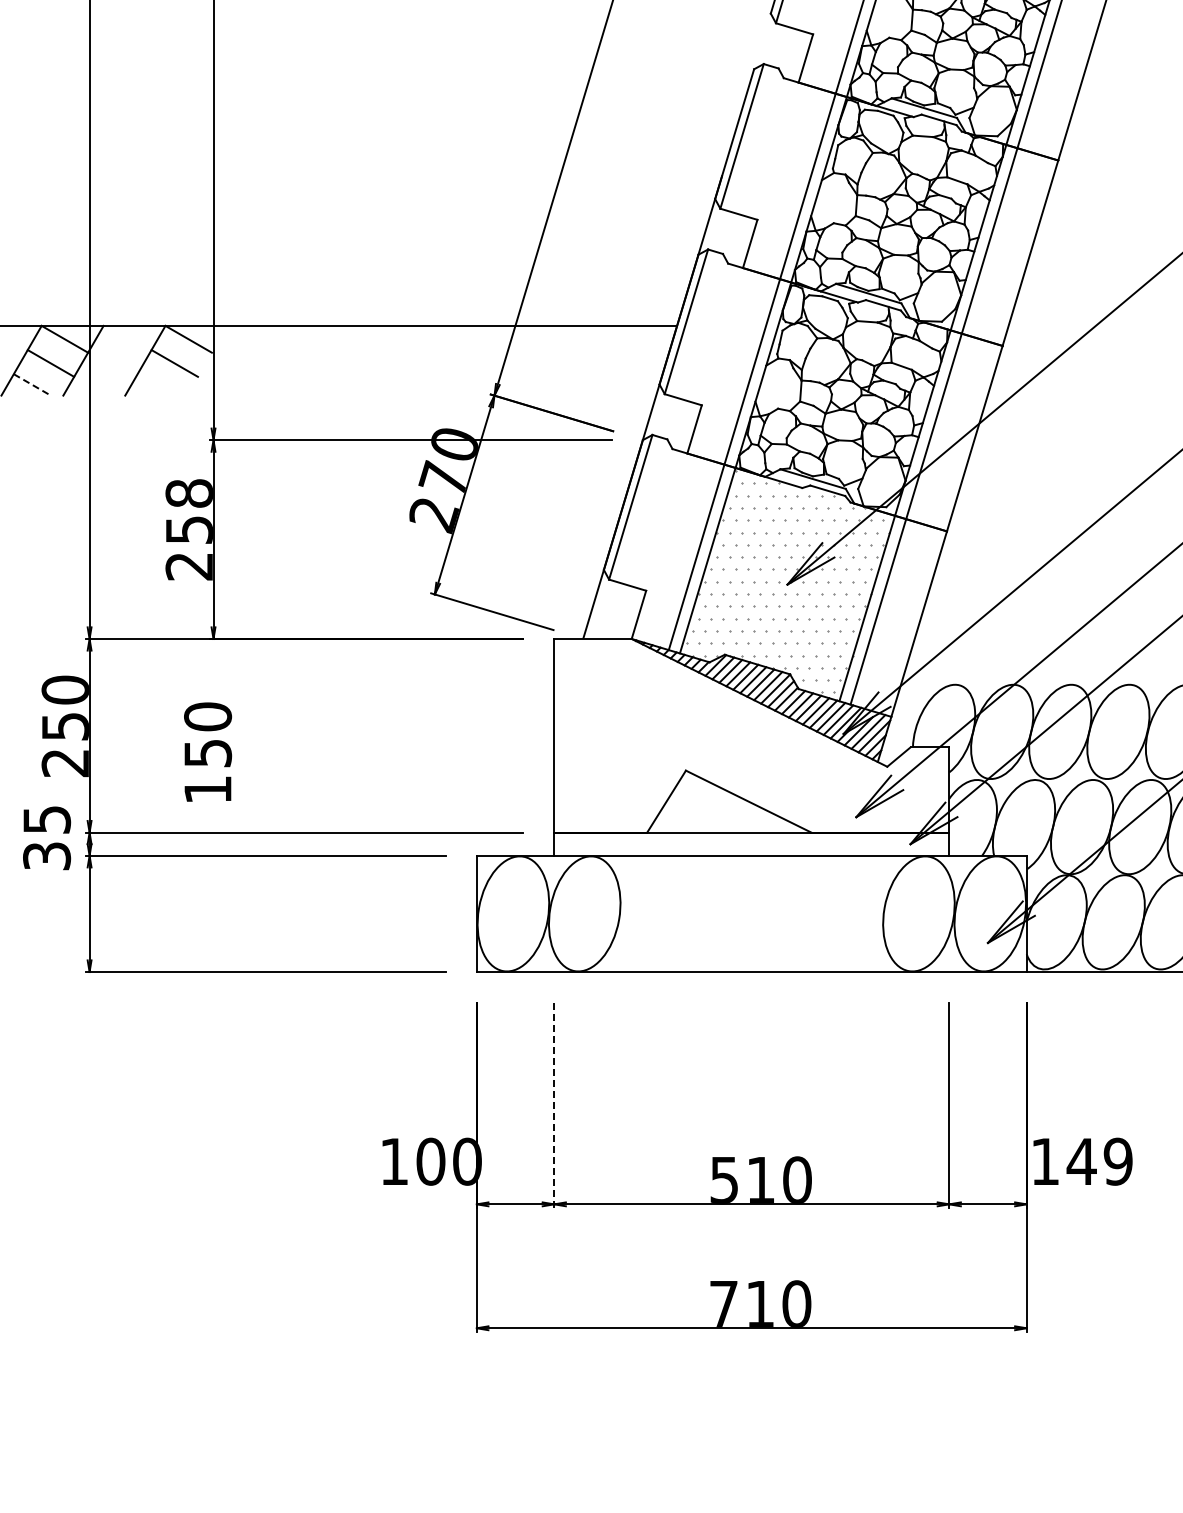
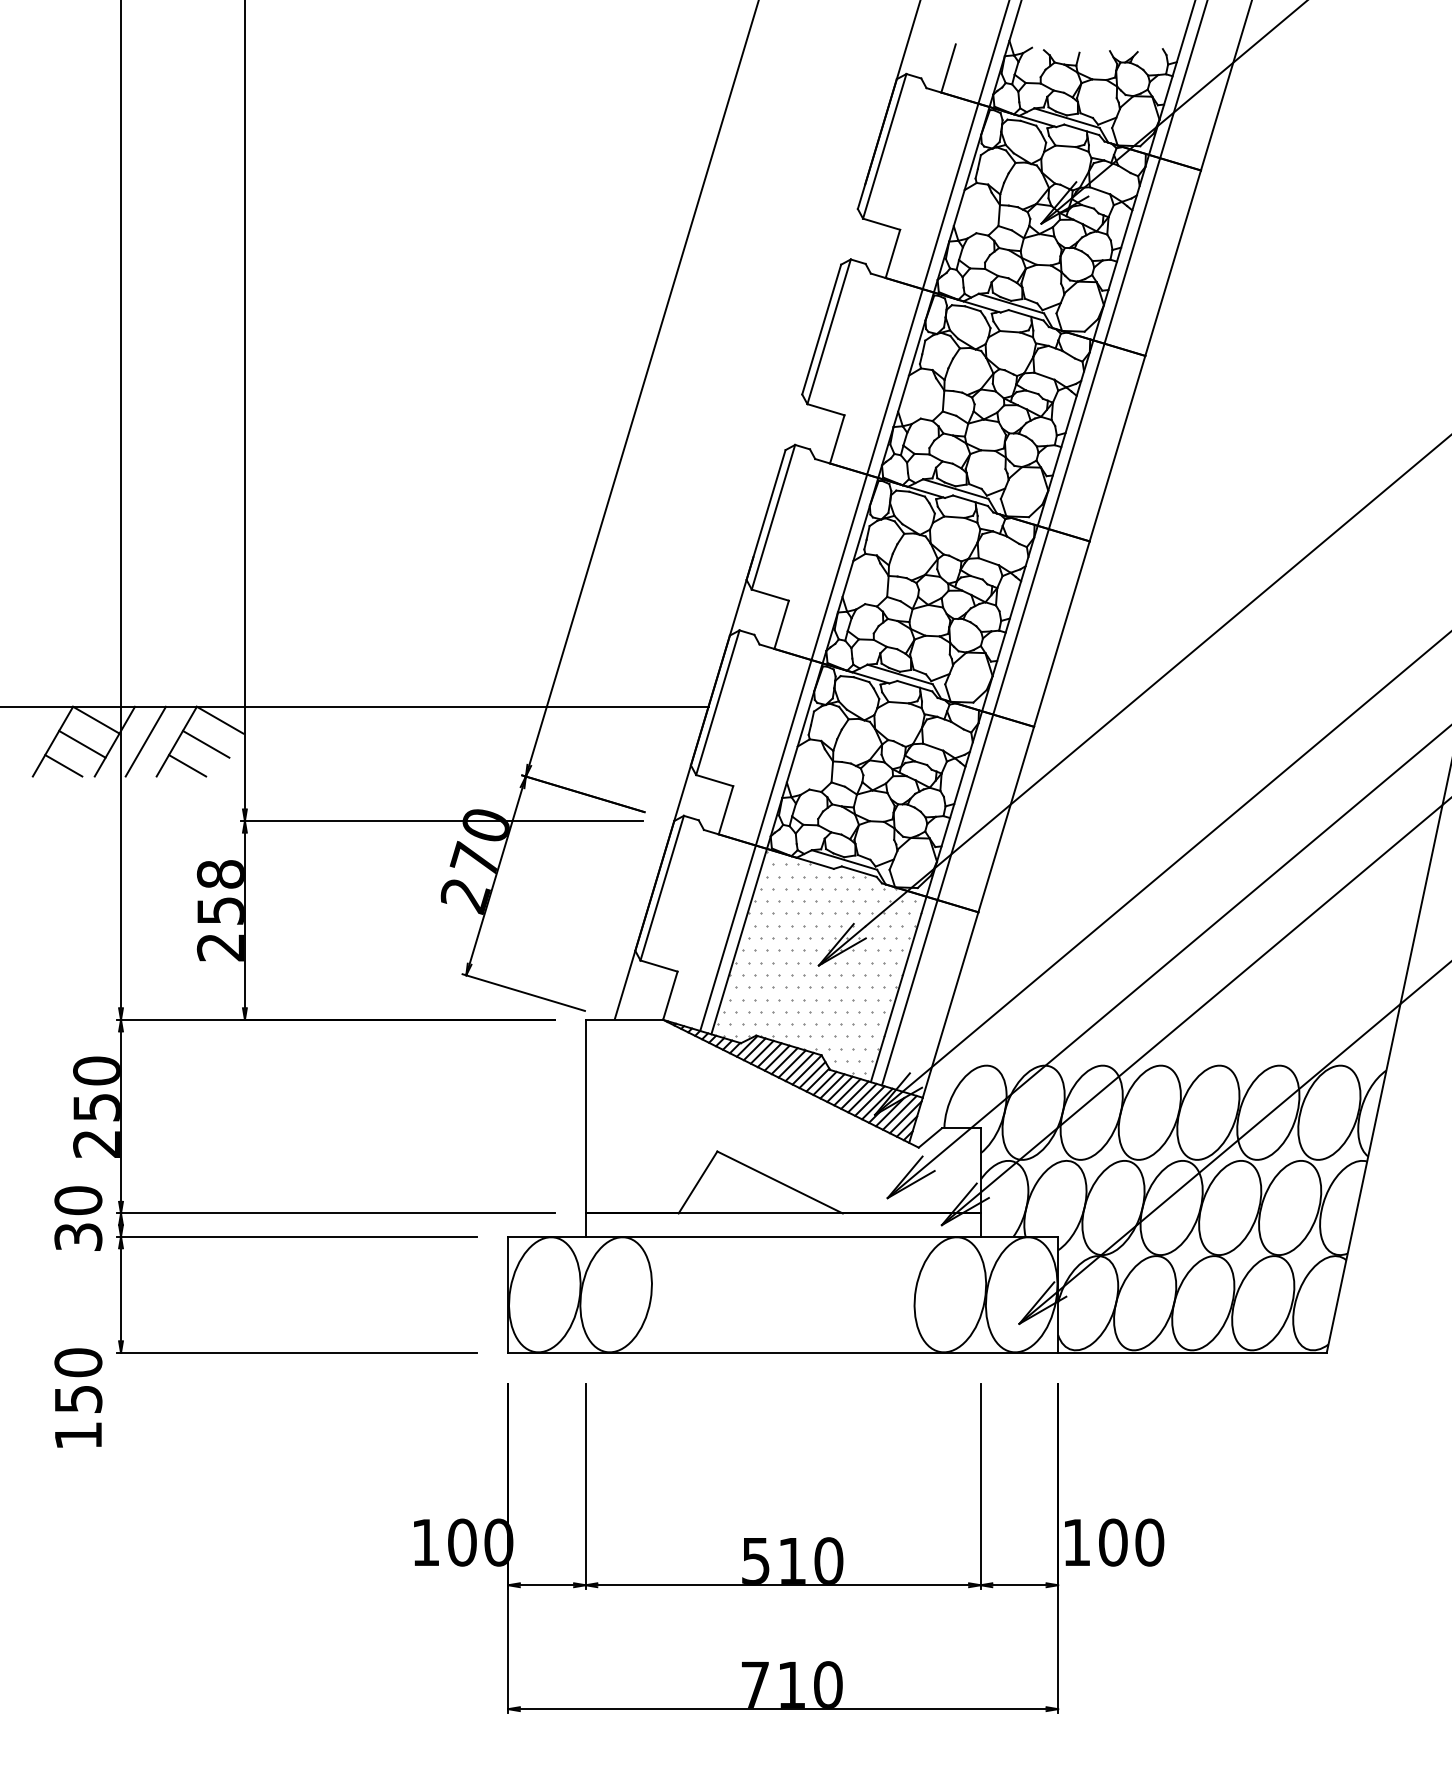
line: (114, 360) -> (145, 741), added
line: (156, 384) -> (187, 765), added
line: (33, 385) -> (64, 766), dashed -> solid
text: (208, 751) -> (78, 1397), moved
text: (47, 819) -> (78, 1200), 35 -> 30
line: (554, 1105) -> (585, 1486), dashed -> solid
text: (1100, 1161) -> (1131, 1542), 149 -> 100

